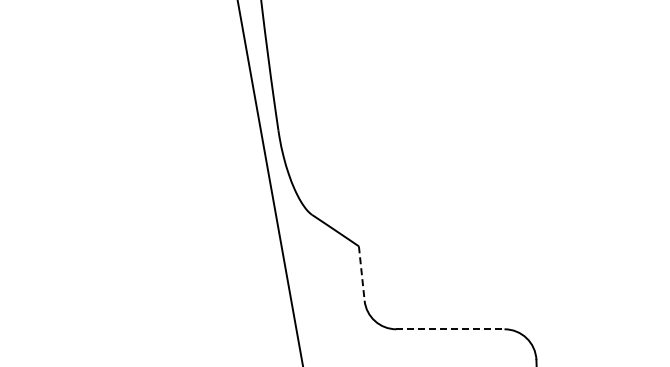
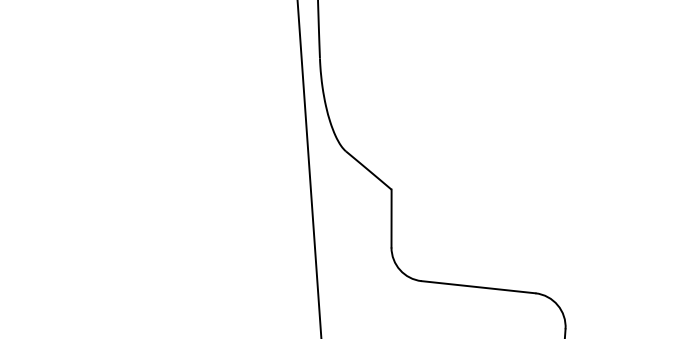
line: (361, 274) -> (391, 219), dashed -> solid
line: (450, 329) -> (478, 287), dashed -> solid

